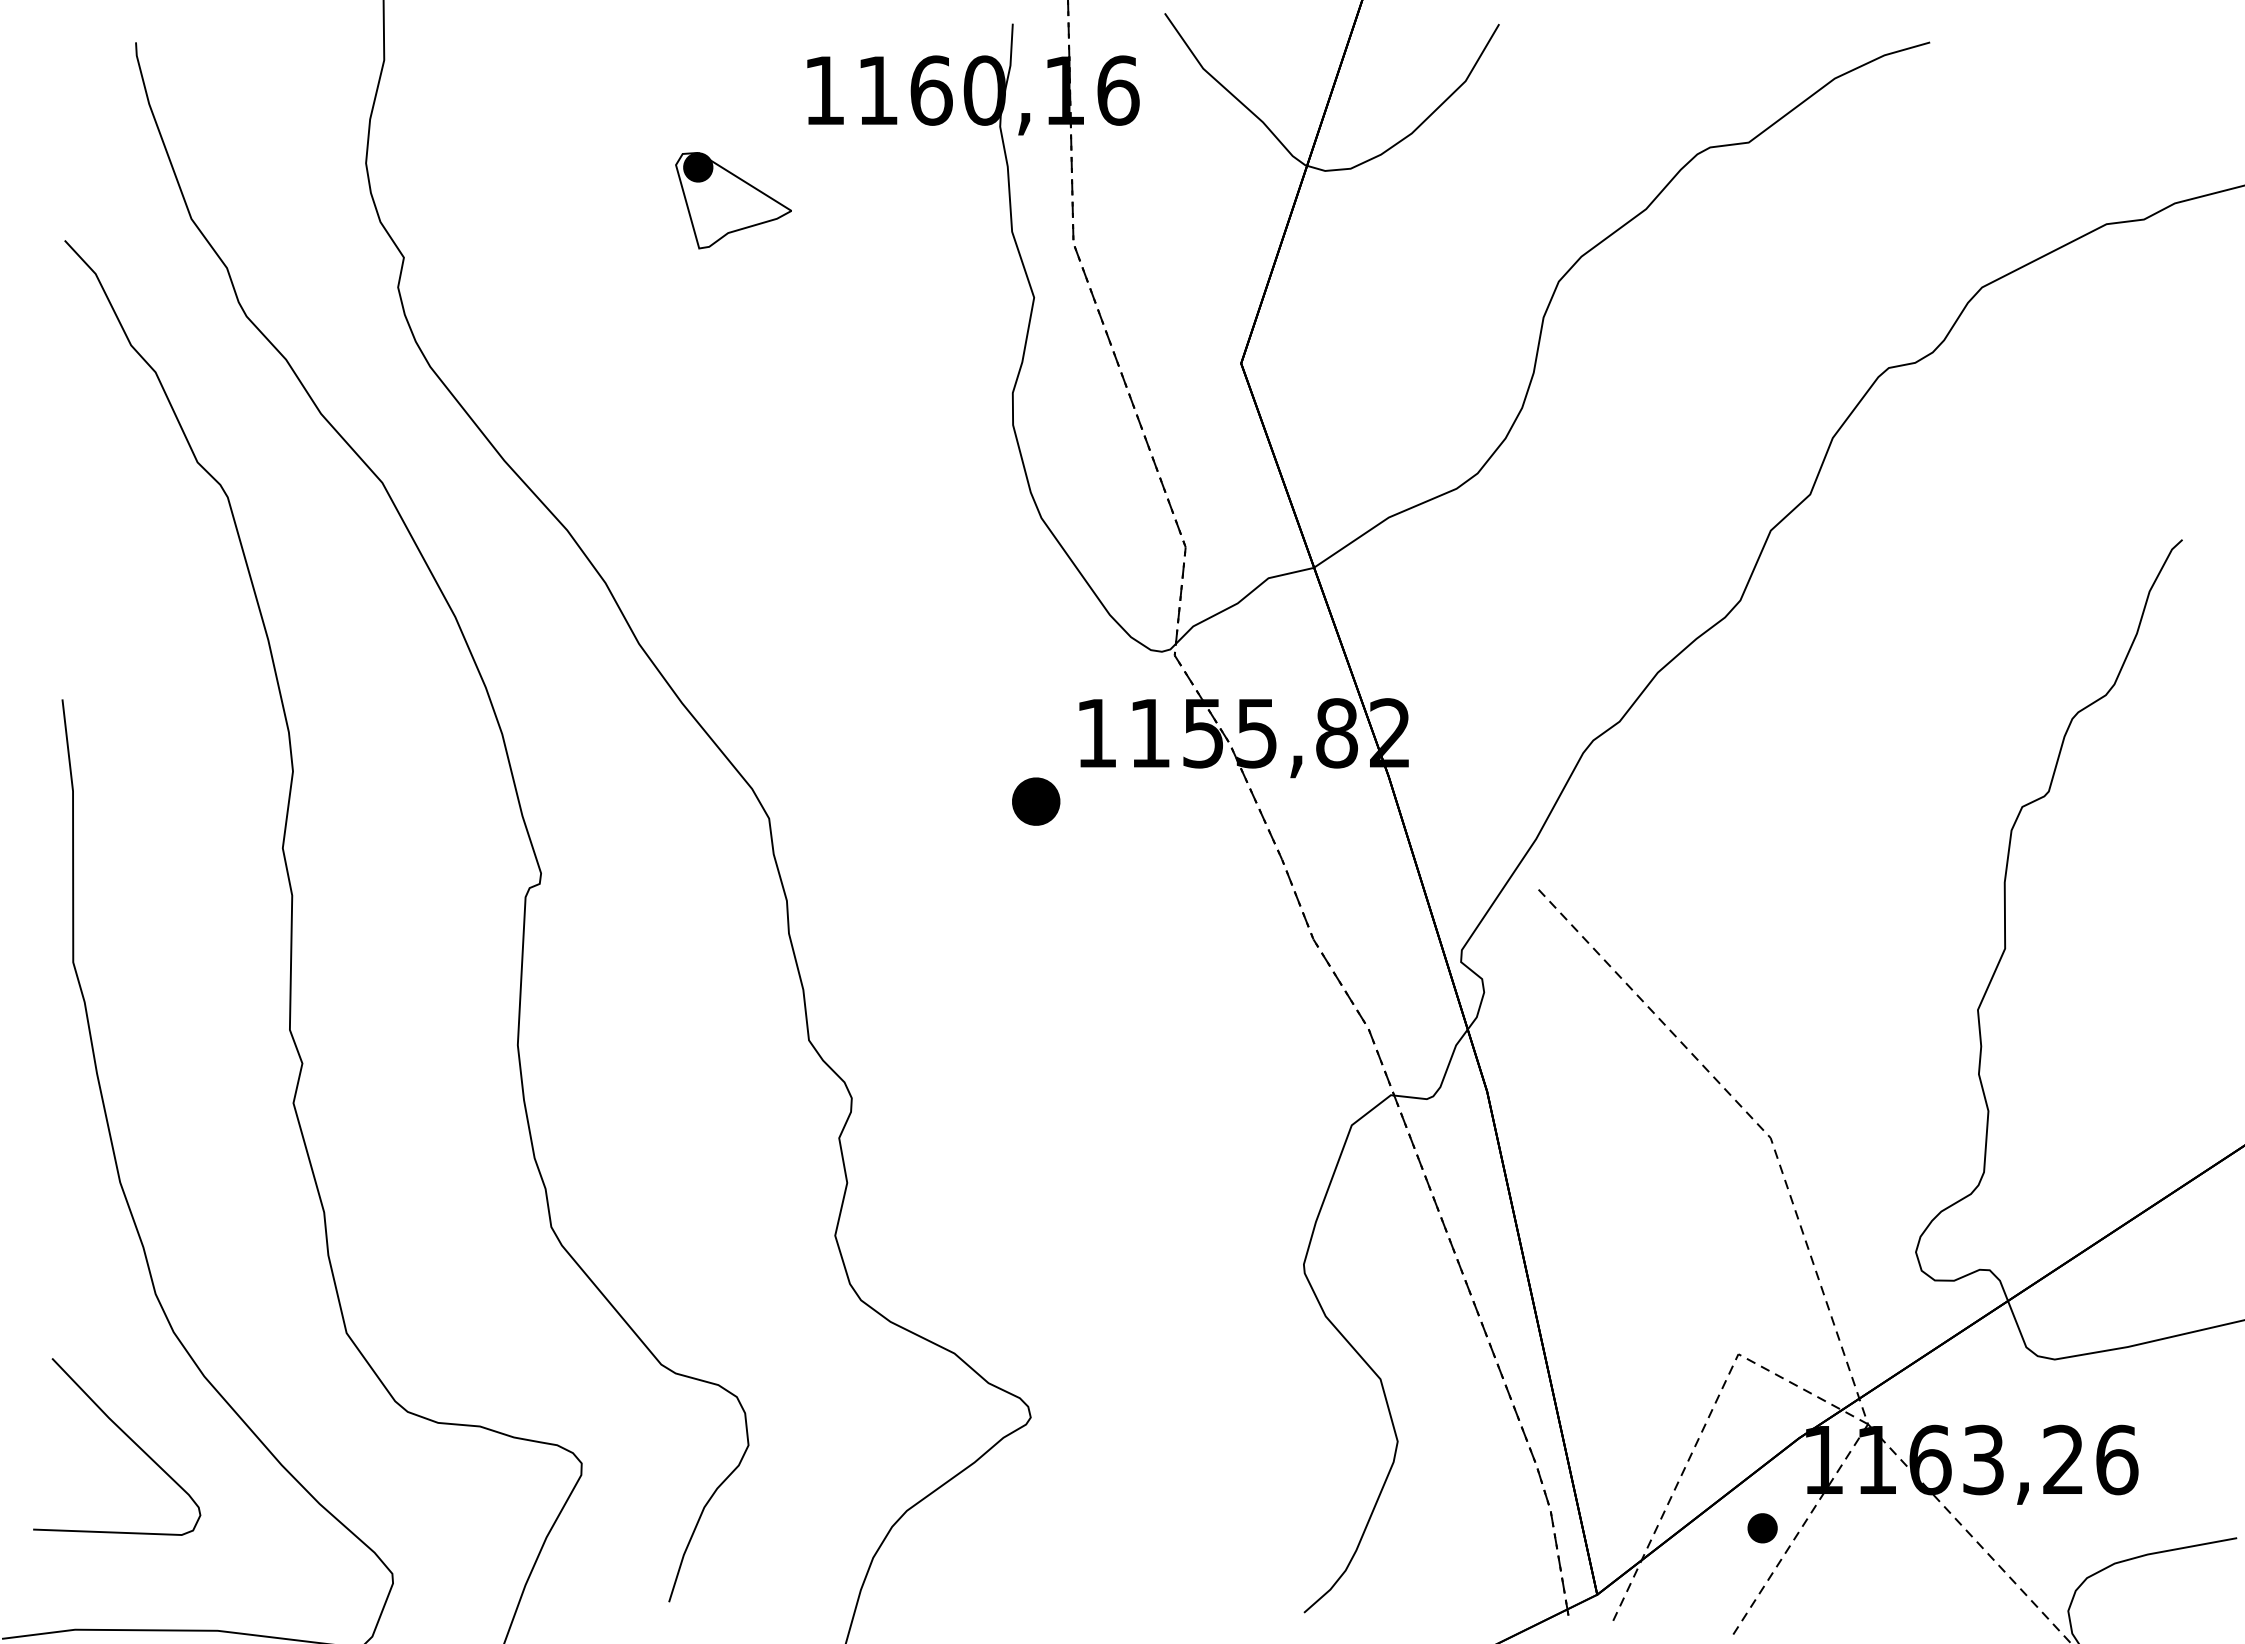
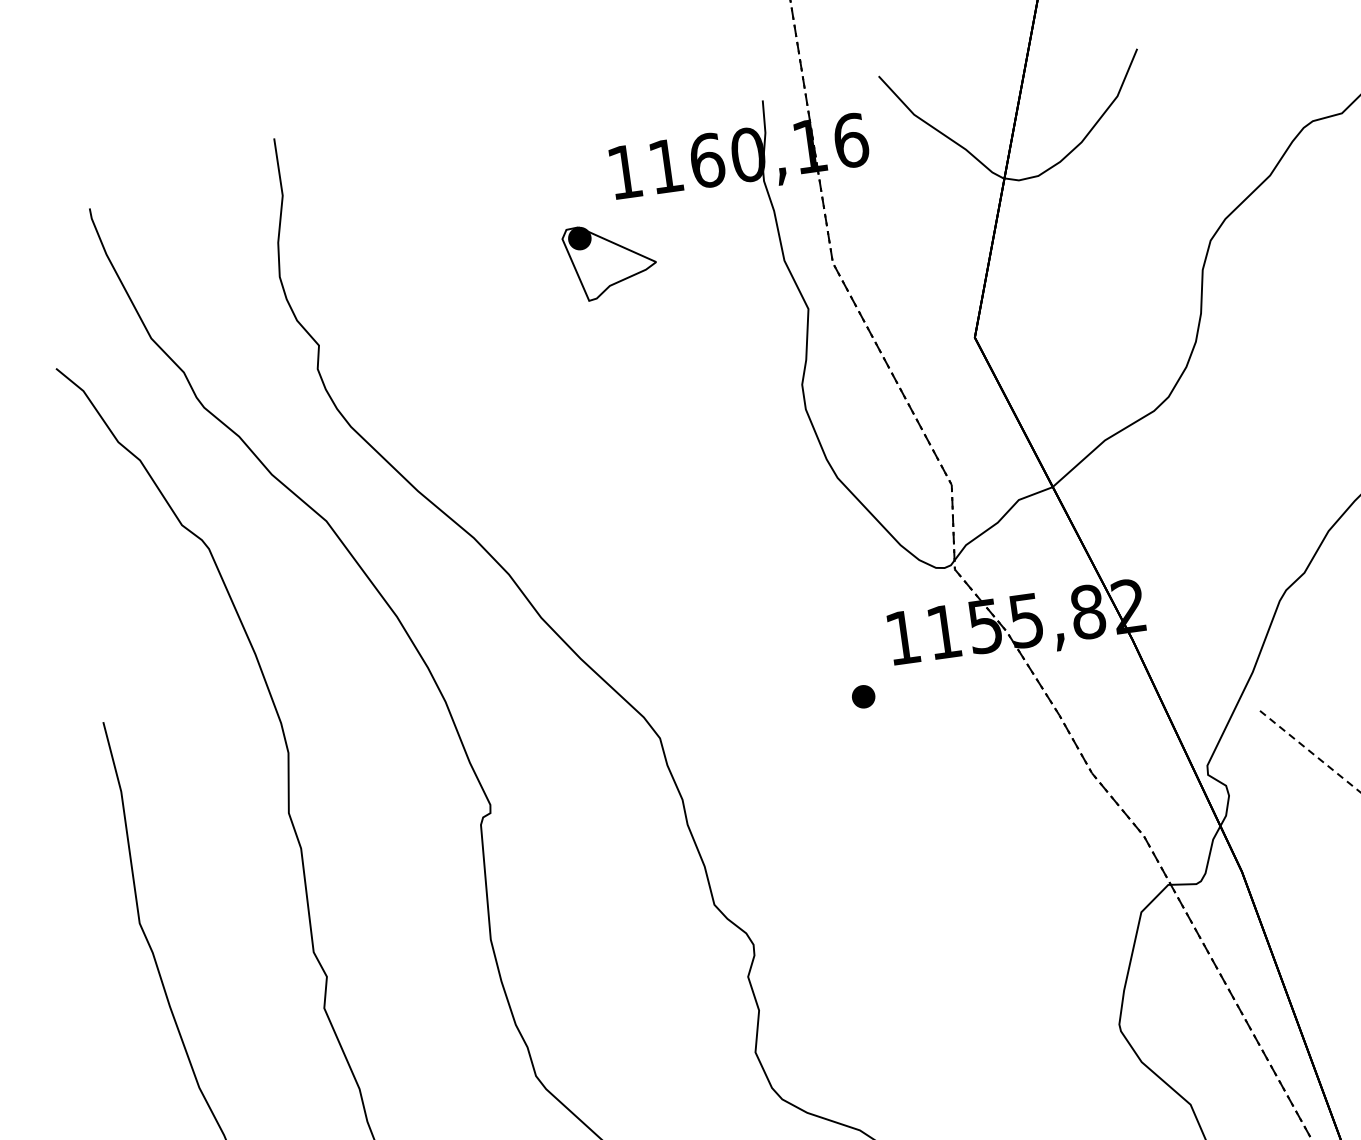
part: (733, 200) -> (610, 260), moved
part: (1035, 801) -> (863, 696), size x0.62

